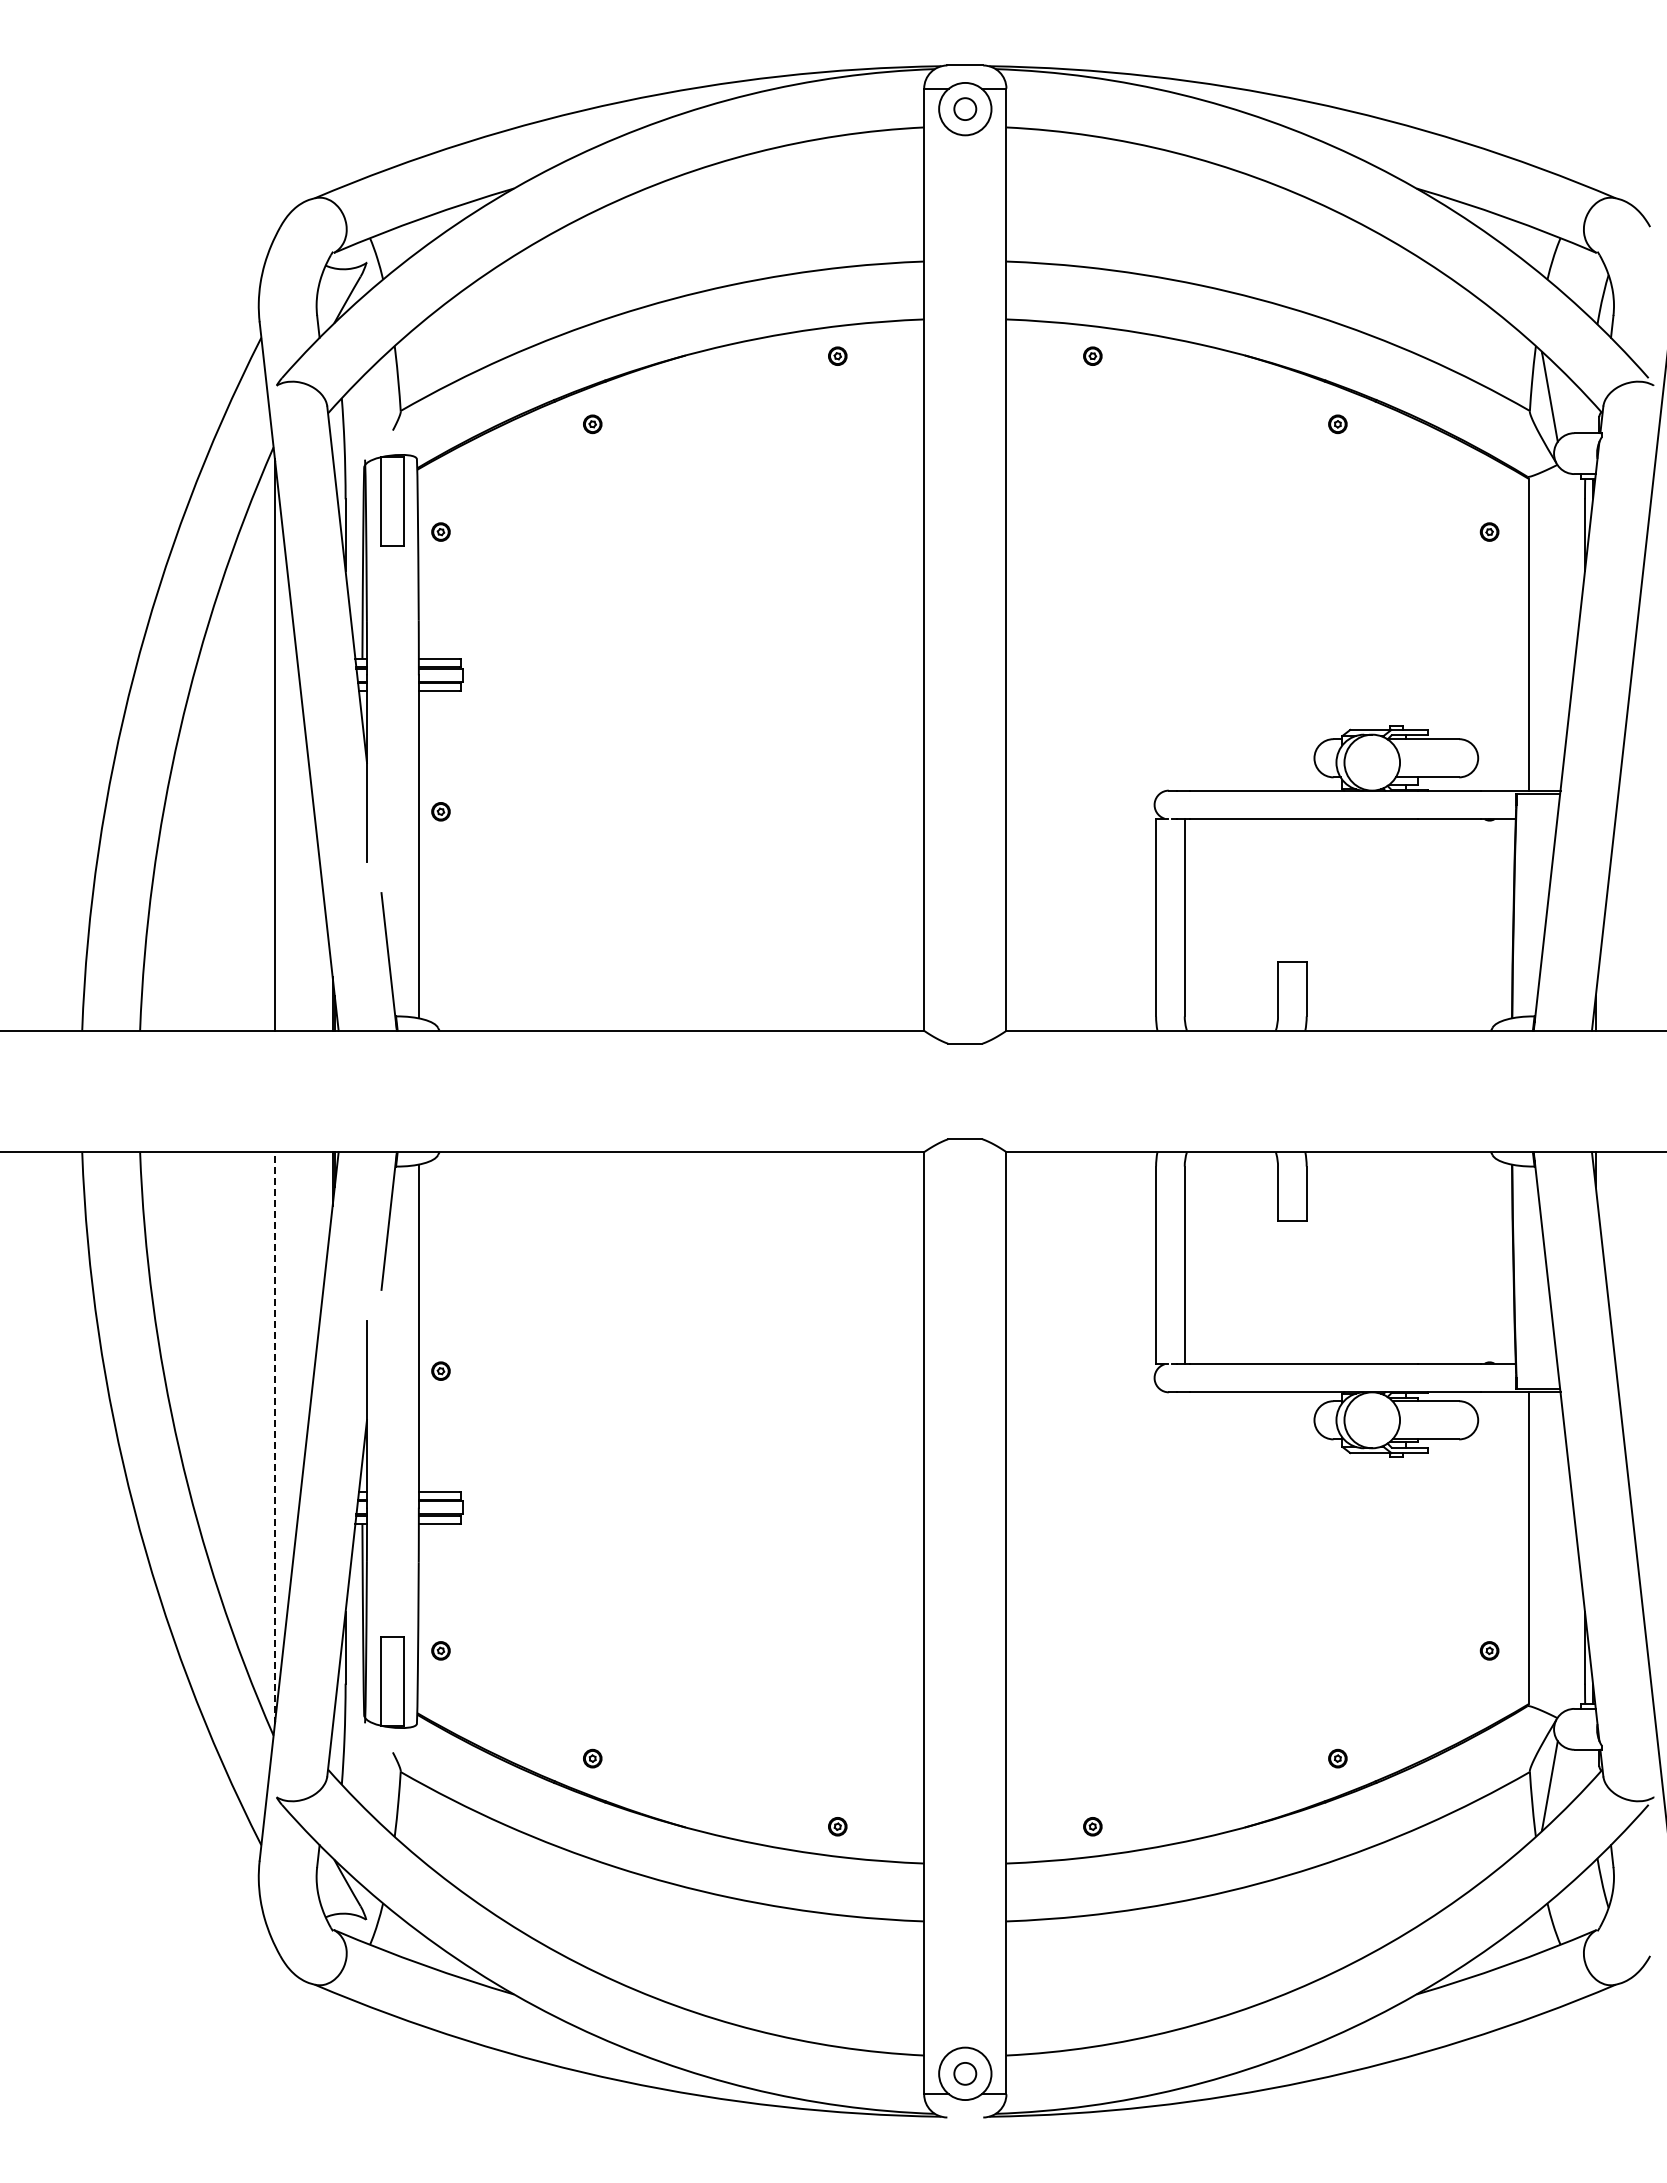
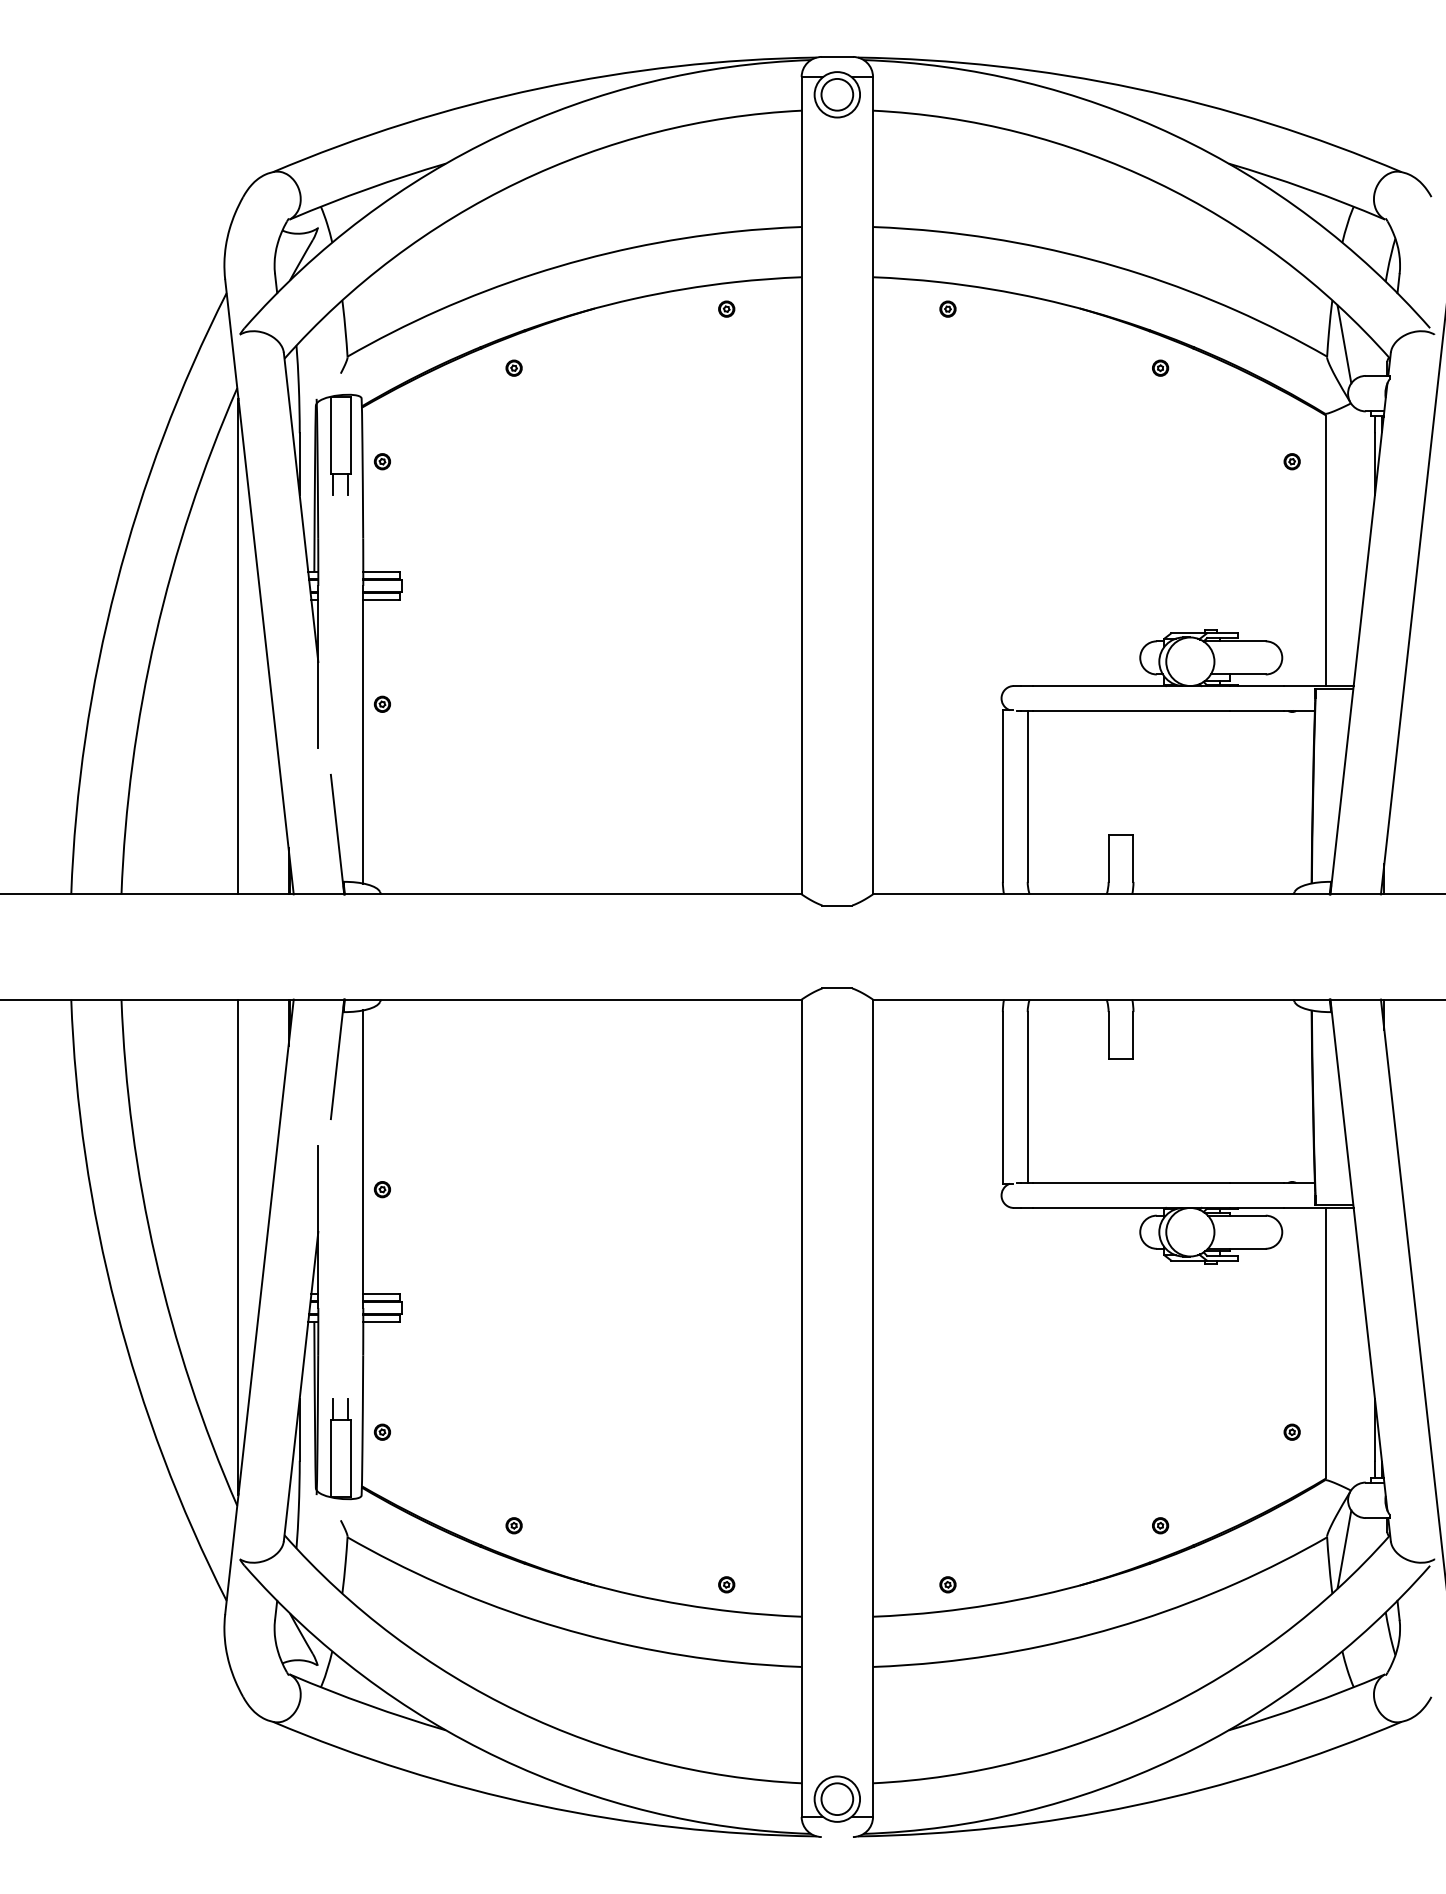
circle: (965, 108) -> (837, 94), size x1.67
line: (384, 557) -> (333, 483), added
line: (400, 557) -> (347, 483), added
line: (274, 1437) -> (238, 1247), dashed -> solid
line: (384, 1624) -> (333, 1409), added
line: (400, 1624) -> (347, 1409), added
circle: (965, 2073) -> (837, 1798), size x1.67

